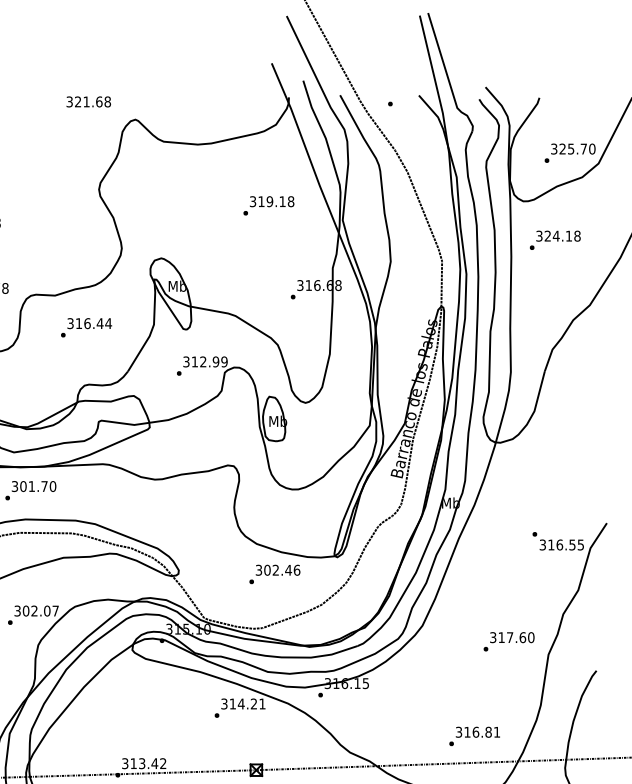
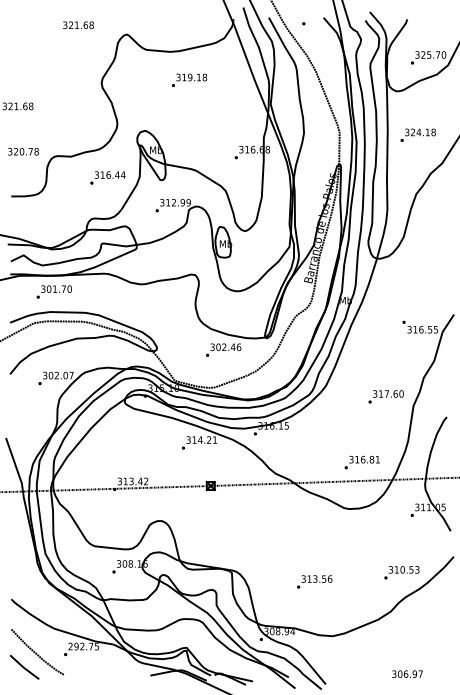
text: (88, 102) -> (78, 25), moved
text: (268, 205) -> (189, 80), moved
text: (554, 239) -> (417, 134), moved
text: (85, 327) -> (107, 177), moved

